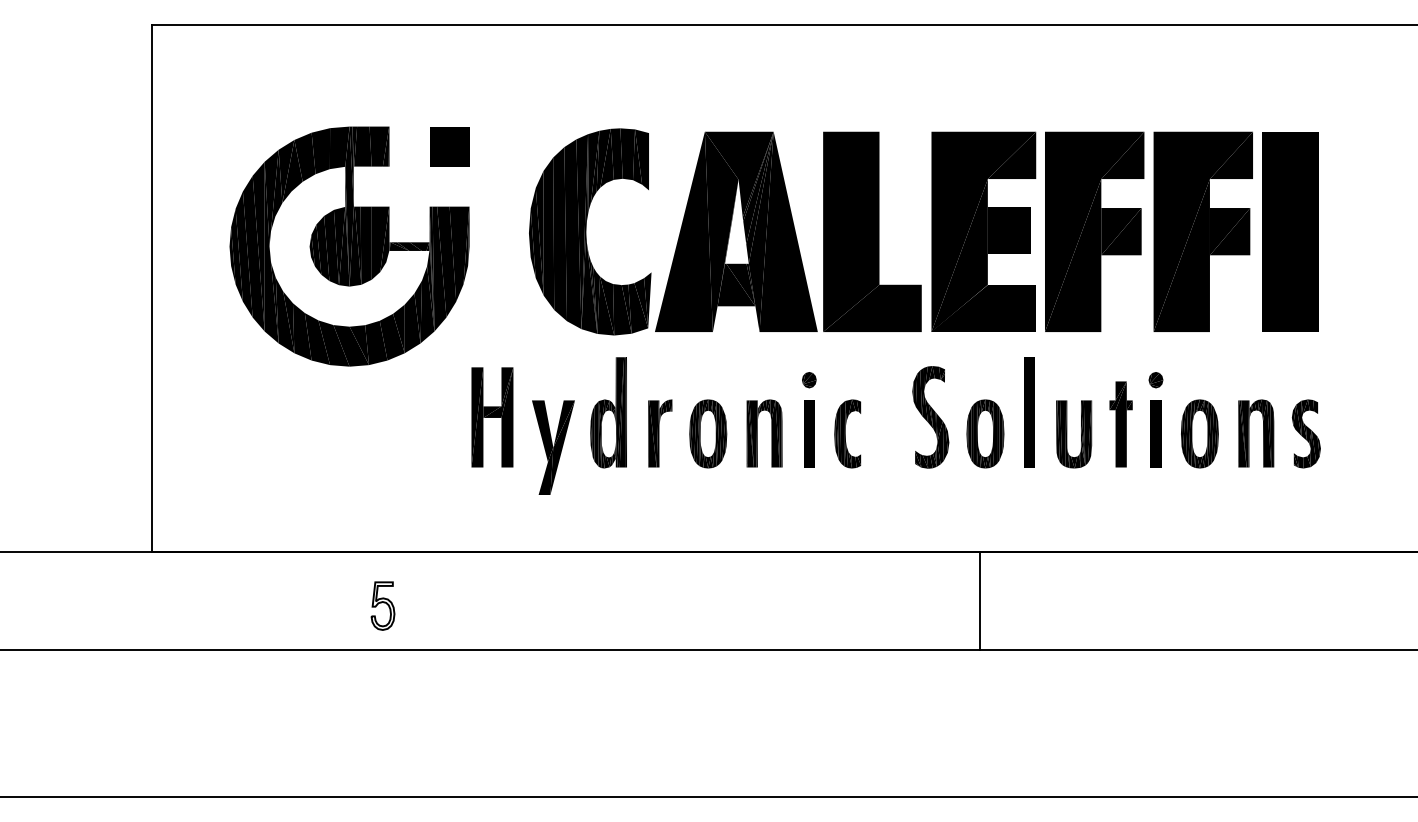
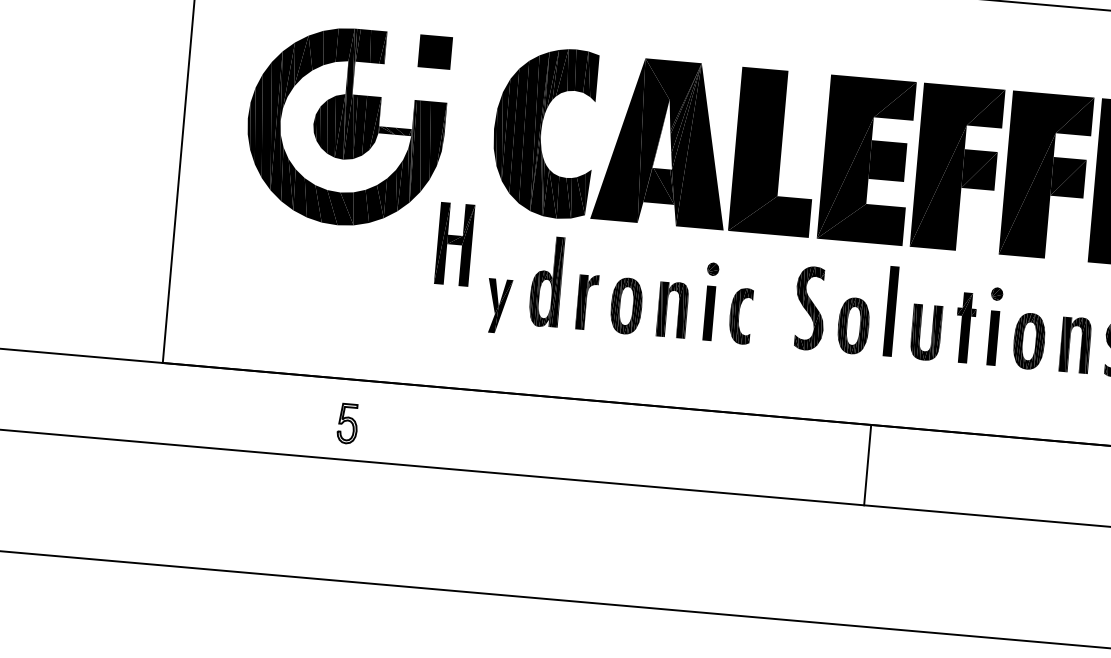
part: (492, 417) -> (454, 244), moved
part: (553, 447) -> (498, 306), size x0.7
line: (980, 601) -> (867, 465), moved

